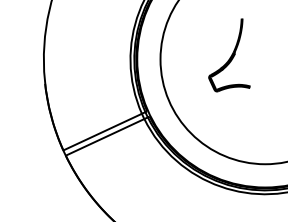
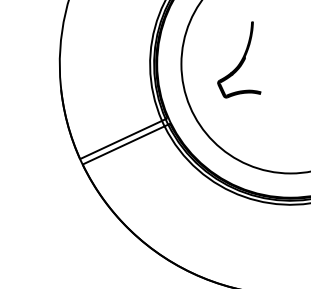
part: (229, 54) -> (239, 59), moved

